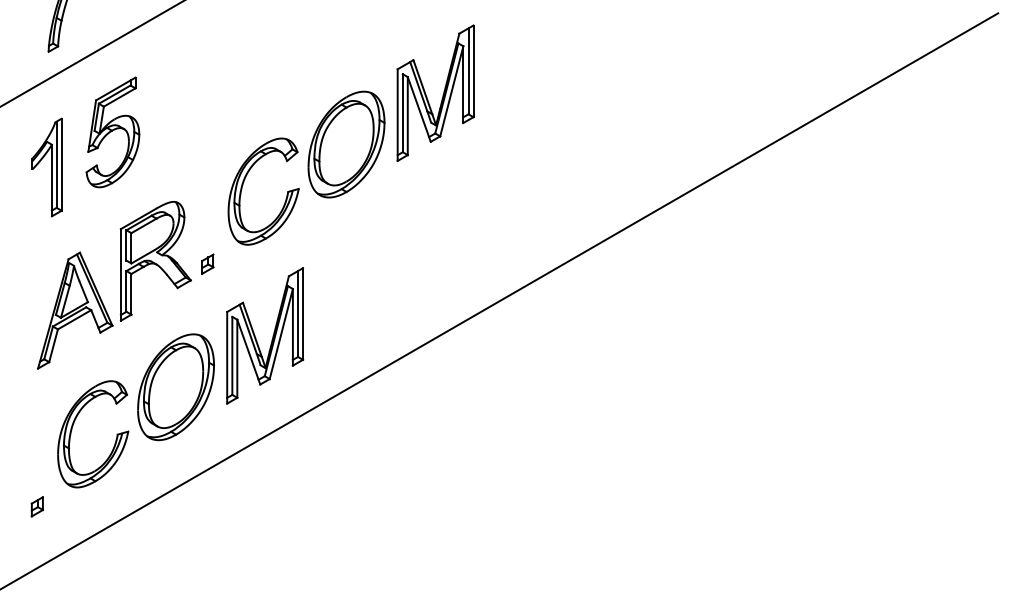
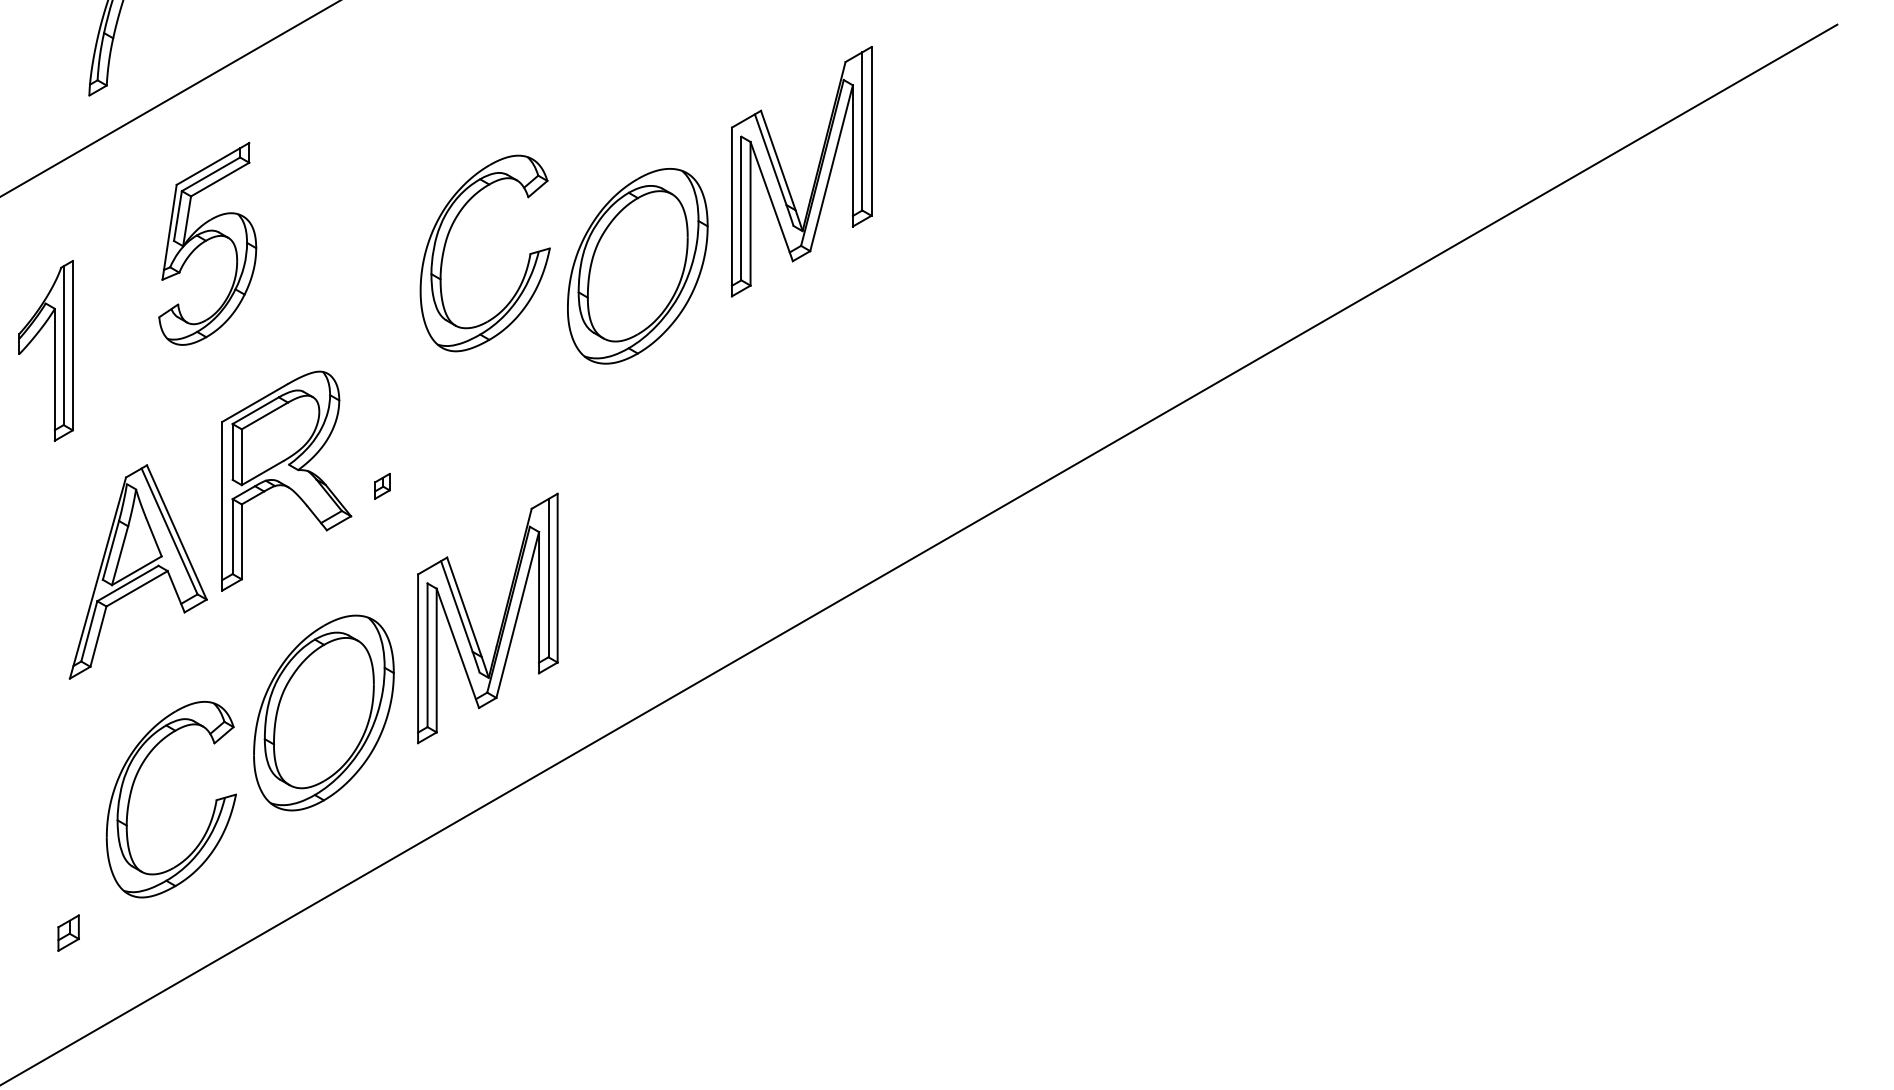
part: (46, 167) -> (44, 350), moved
part: (243, 185) -> (448, 242), moved
part: (207, 263) -> (381, 485), size x0.7

